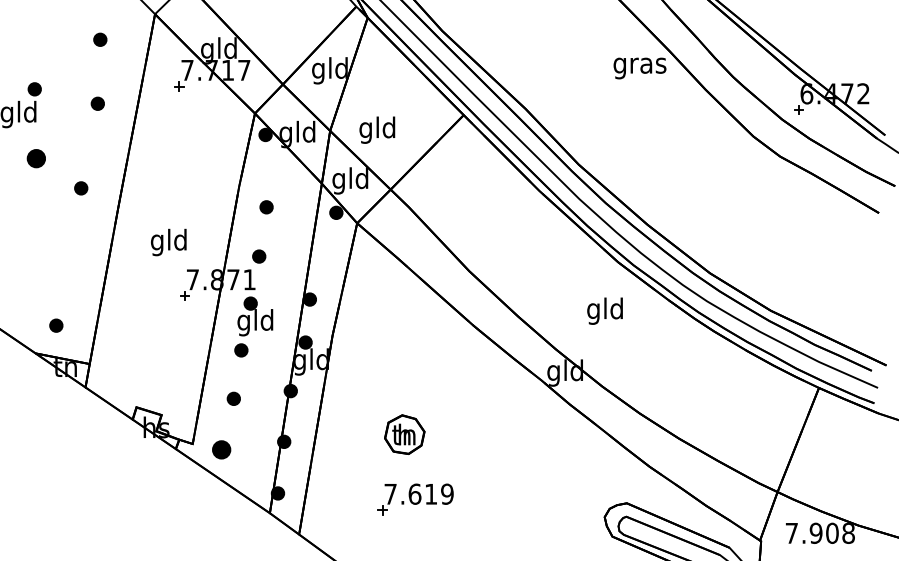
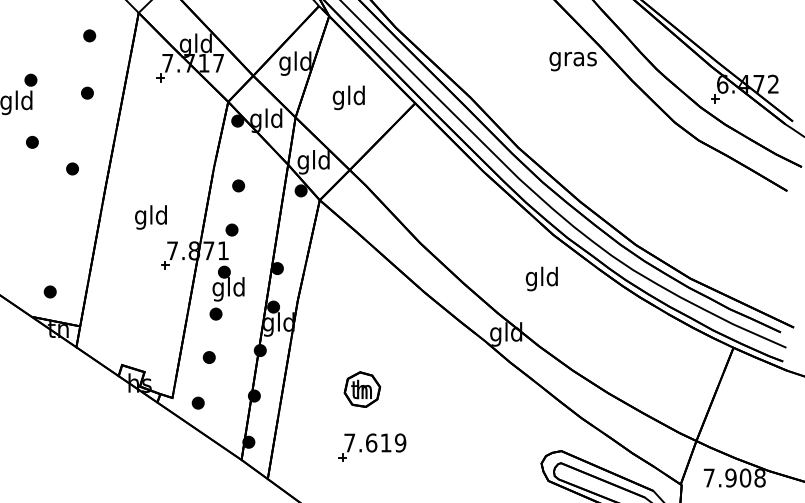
text: (376, 129) -> (348, 97), moved
part: (36, 158) -> (32, 142), size x0.71
part: (220, 449) -> (197, 402), size x0.71

